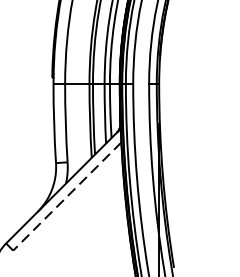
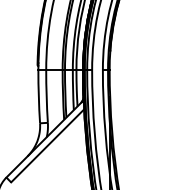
line: (67, 195) -> (47, 145), dashed -> solid

